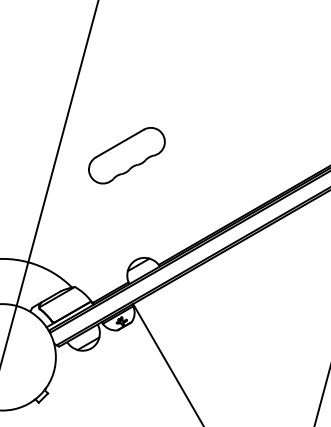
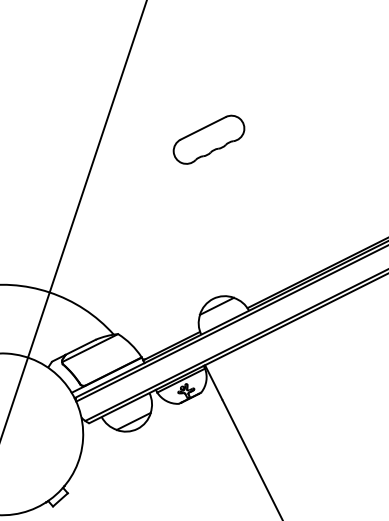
part: (126, 155) -> (208, 139), size x0.6

